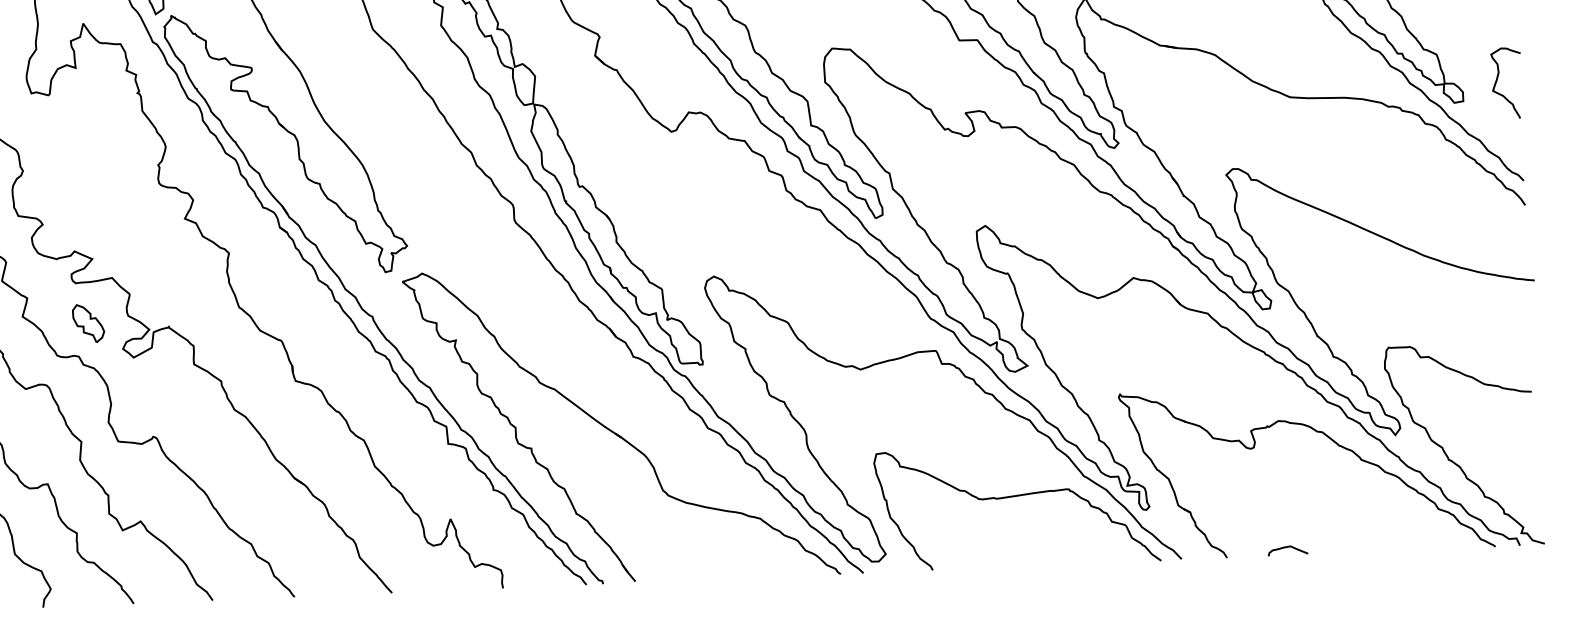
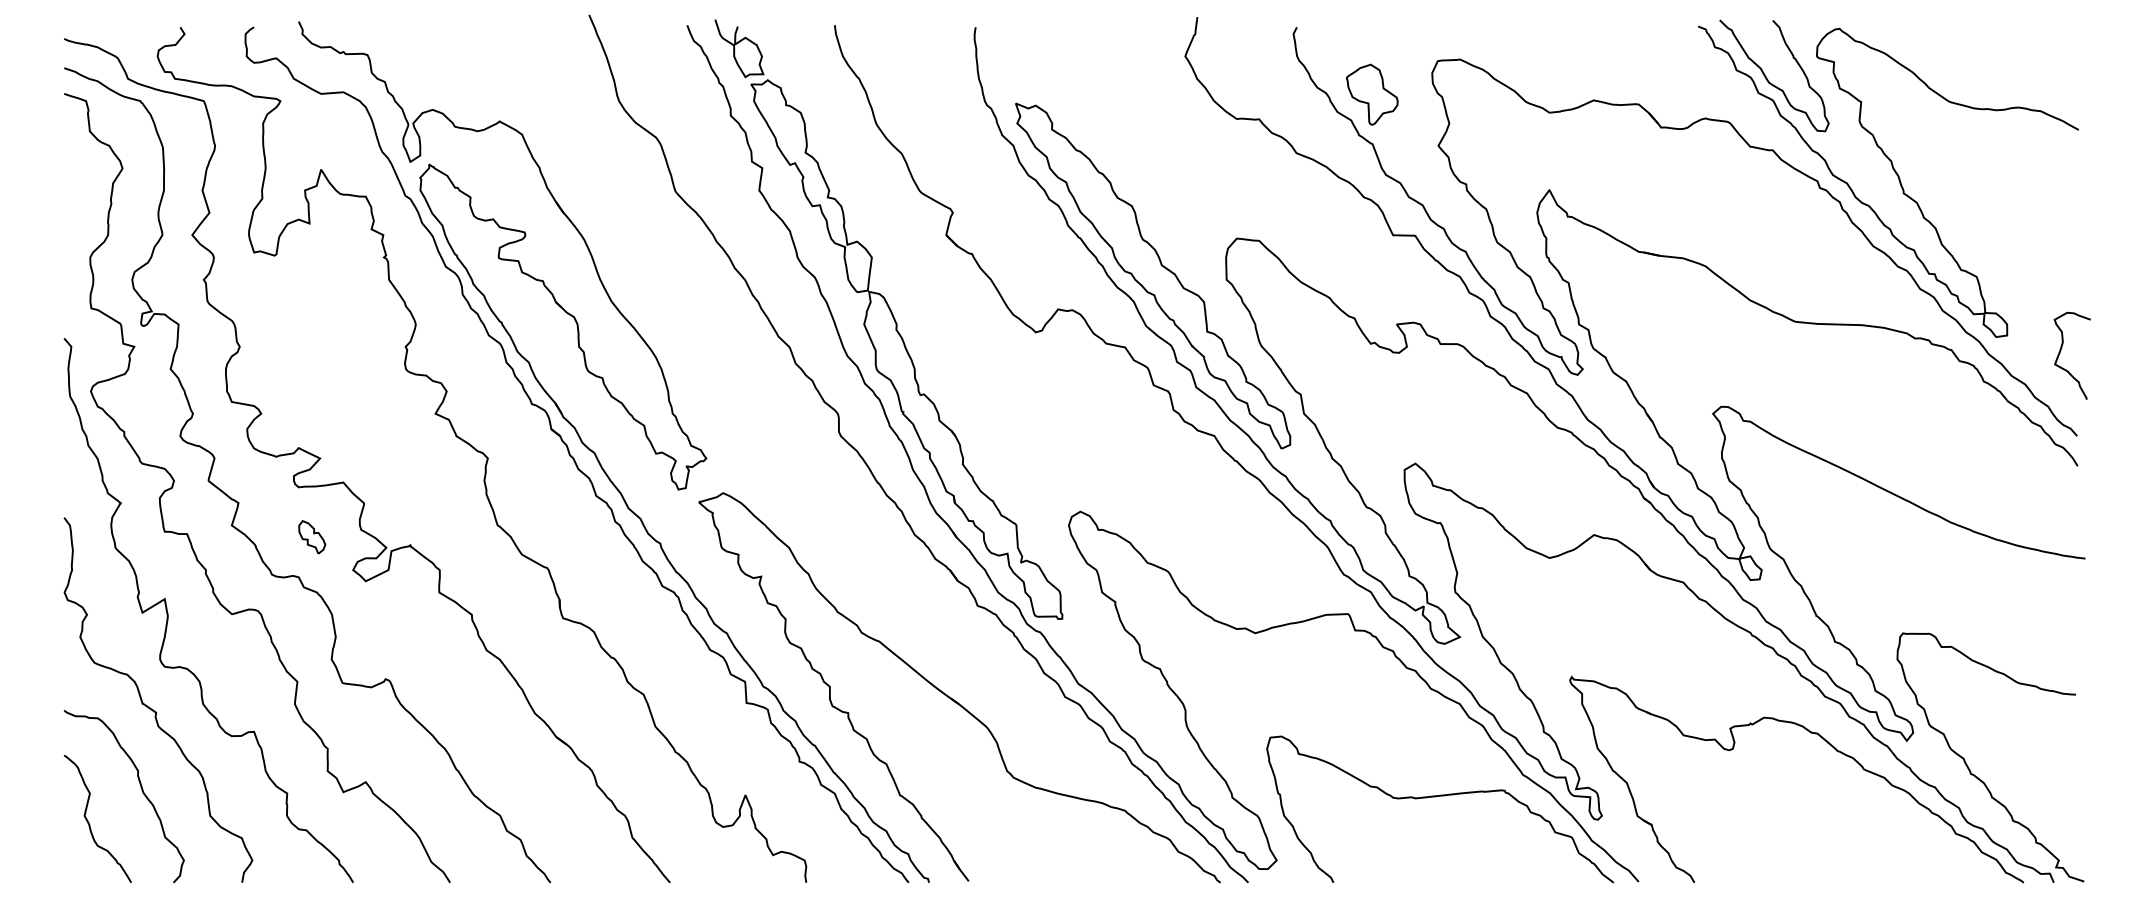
curve: (1497, 79) -> (2061, 350), moved
part: (87, 323) -> (311, 537), size x0.7
curve: (1287, 547) -> (1768, 873), removed

